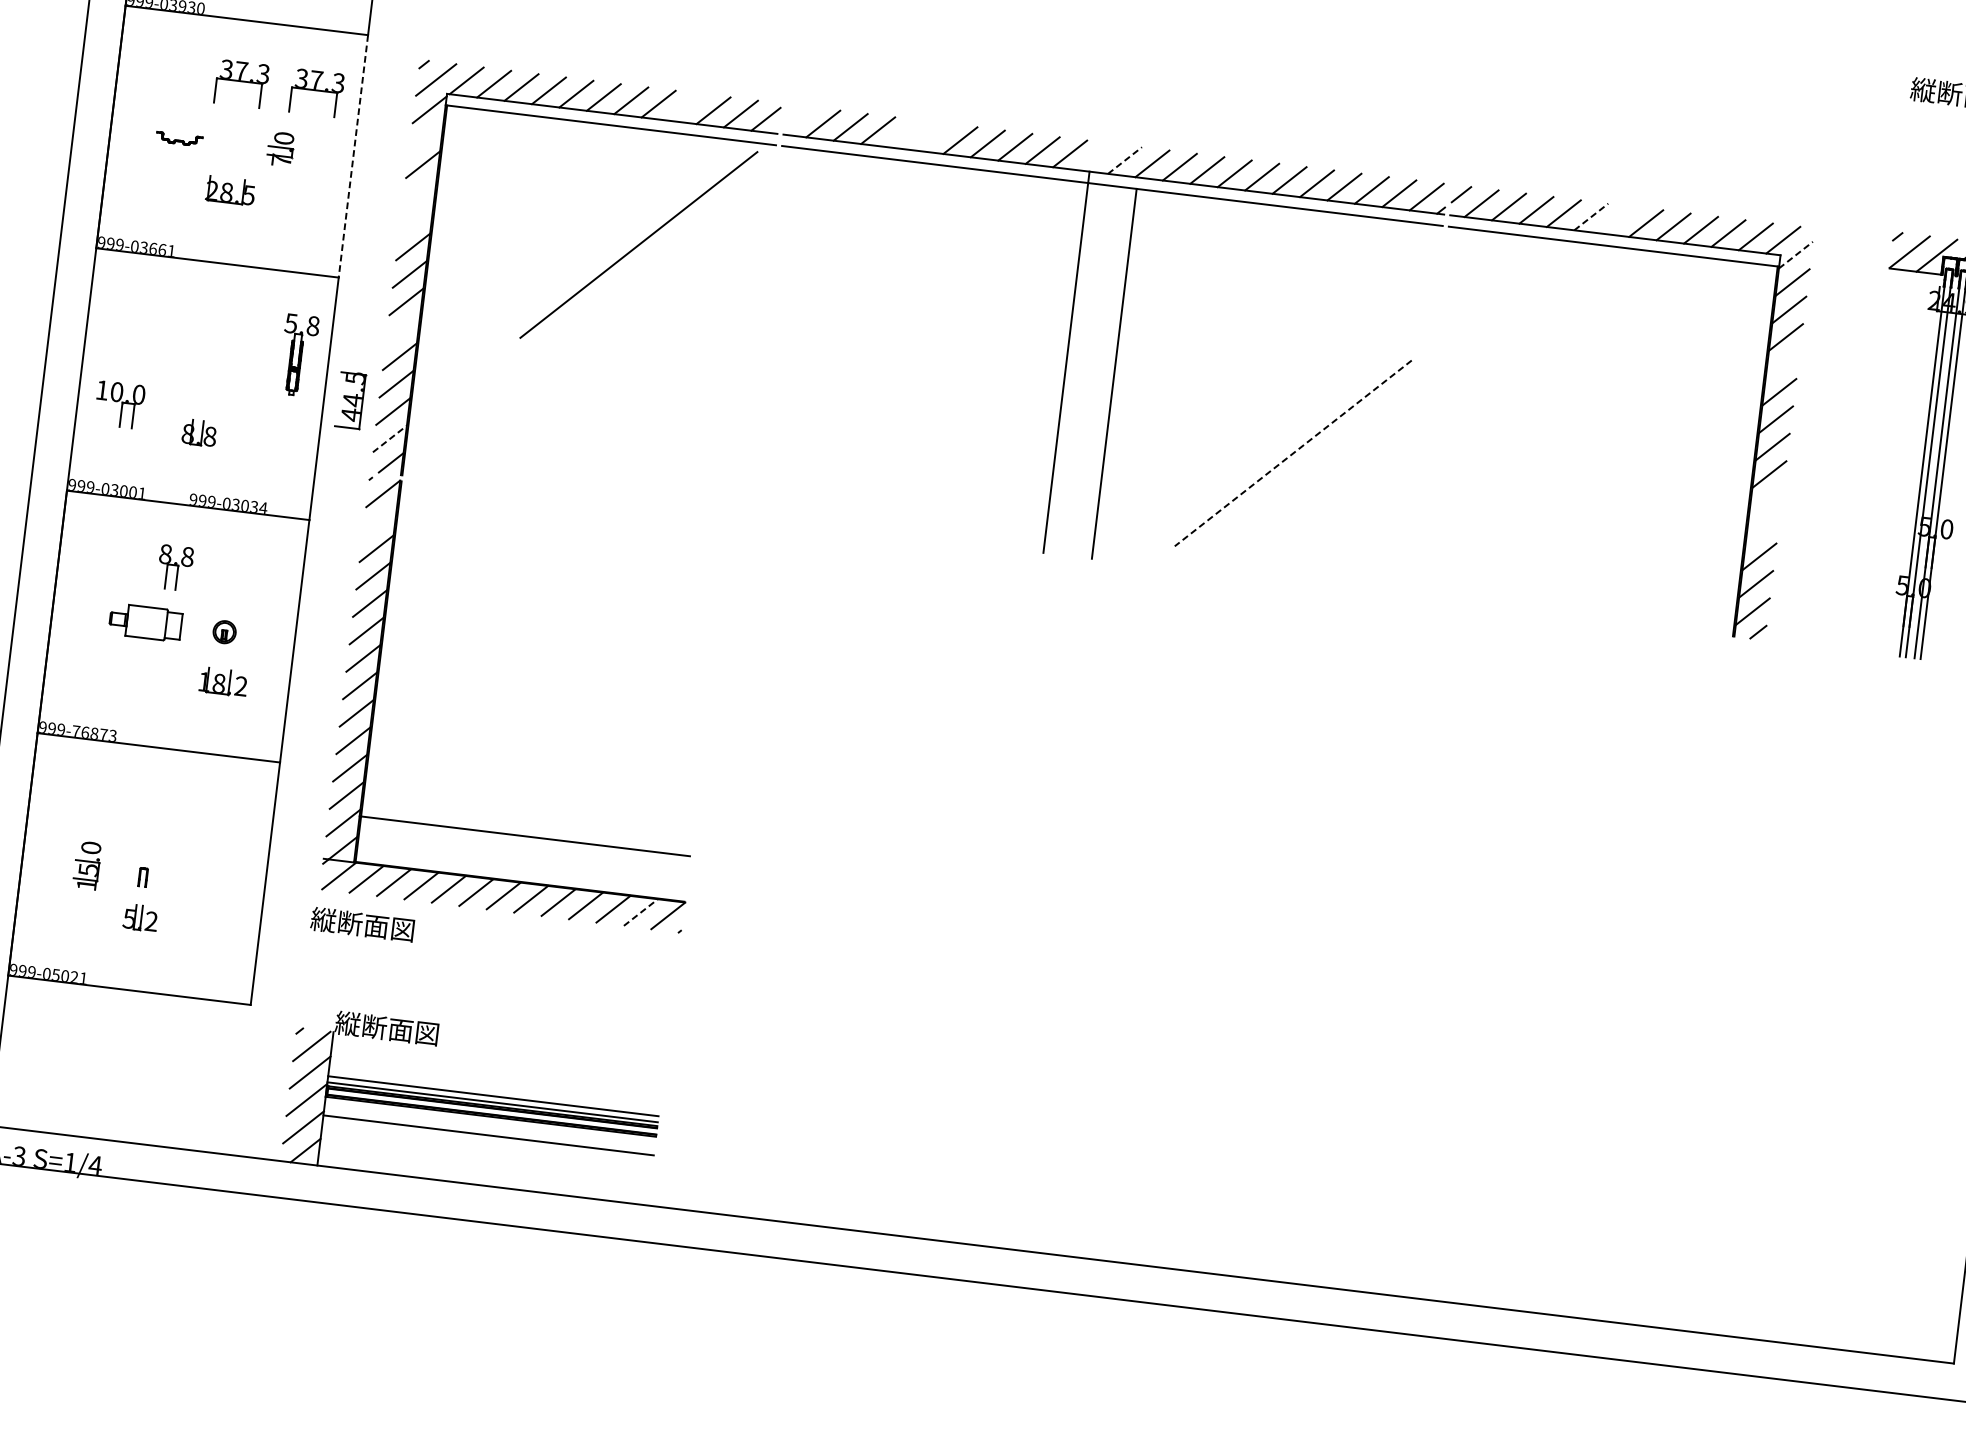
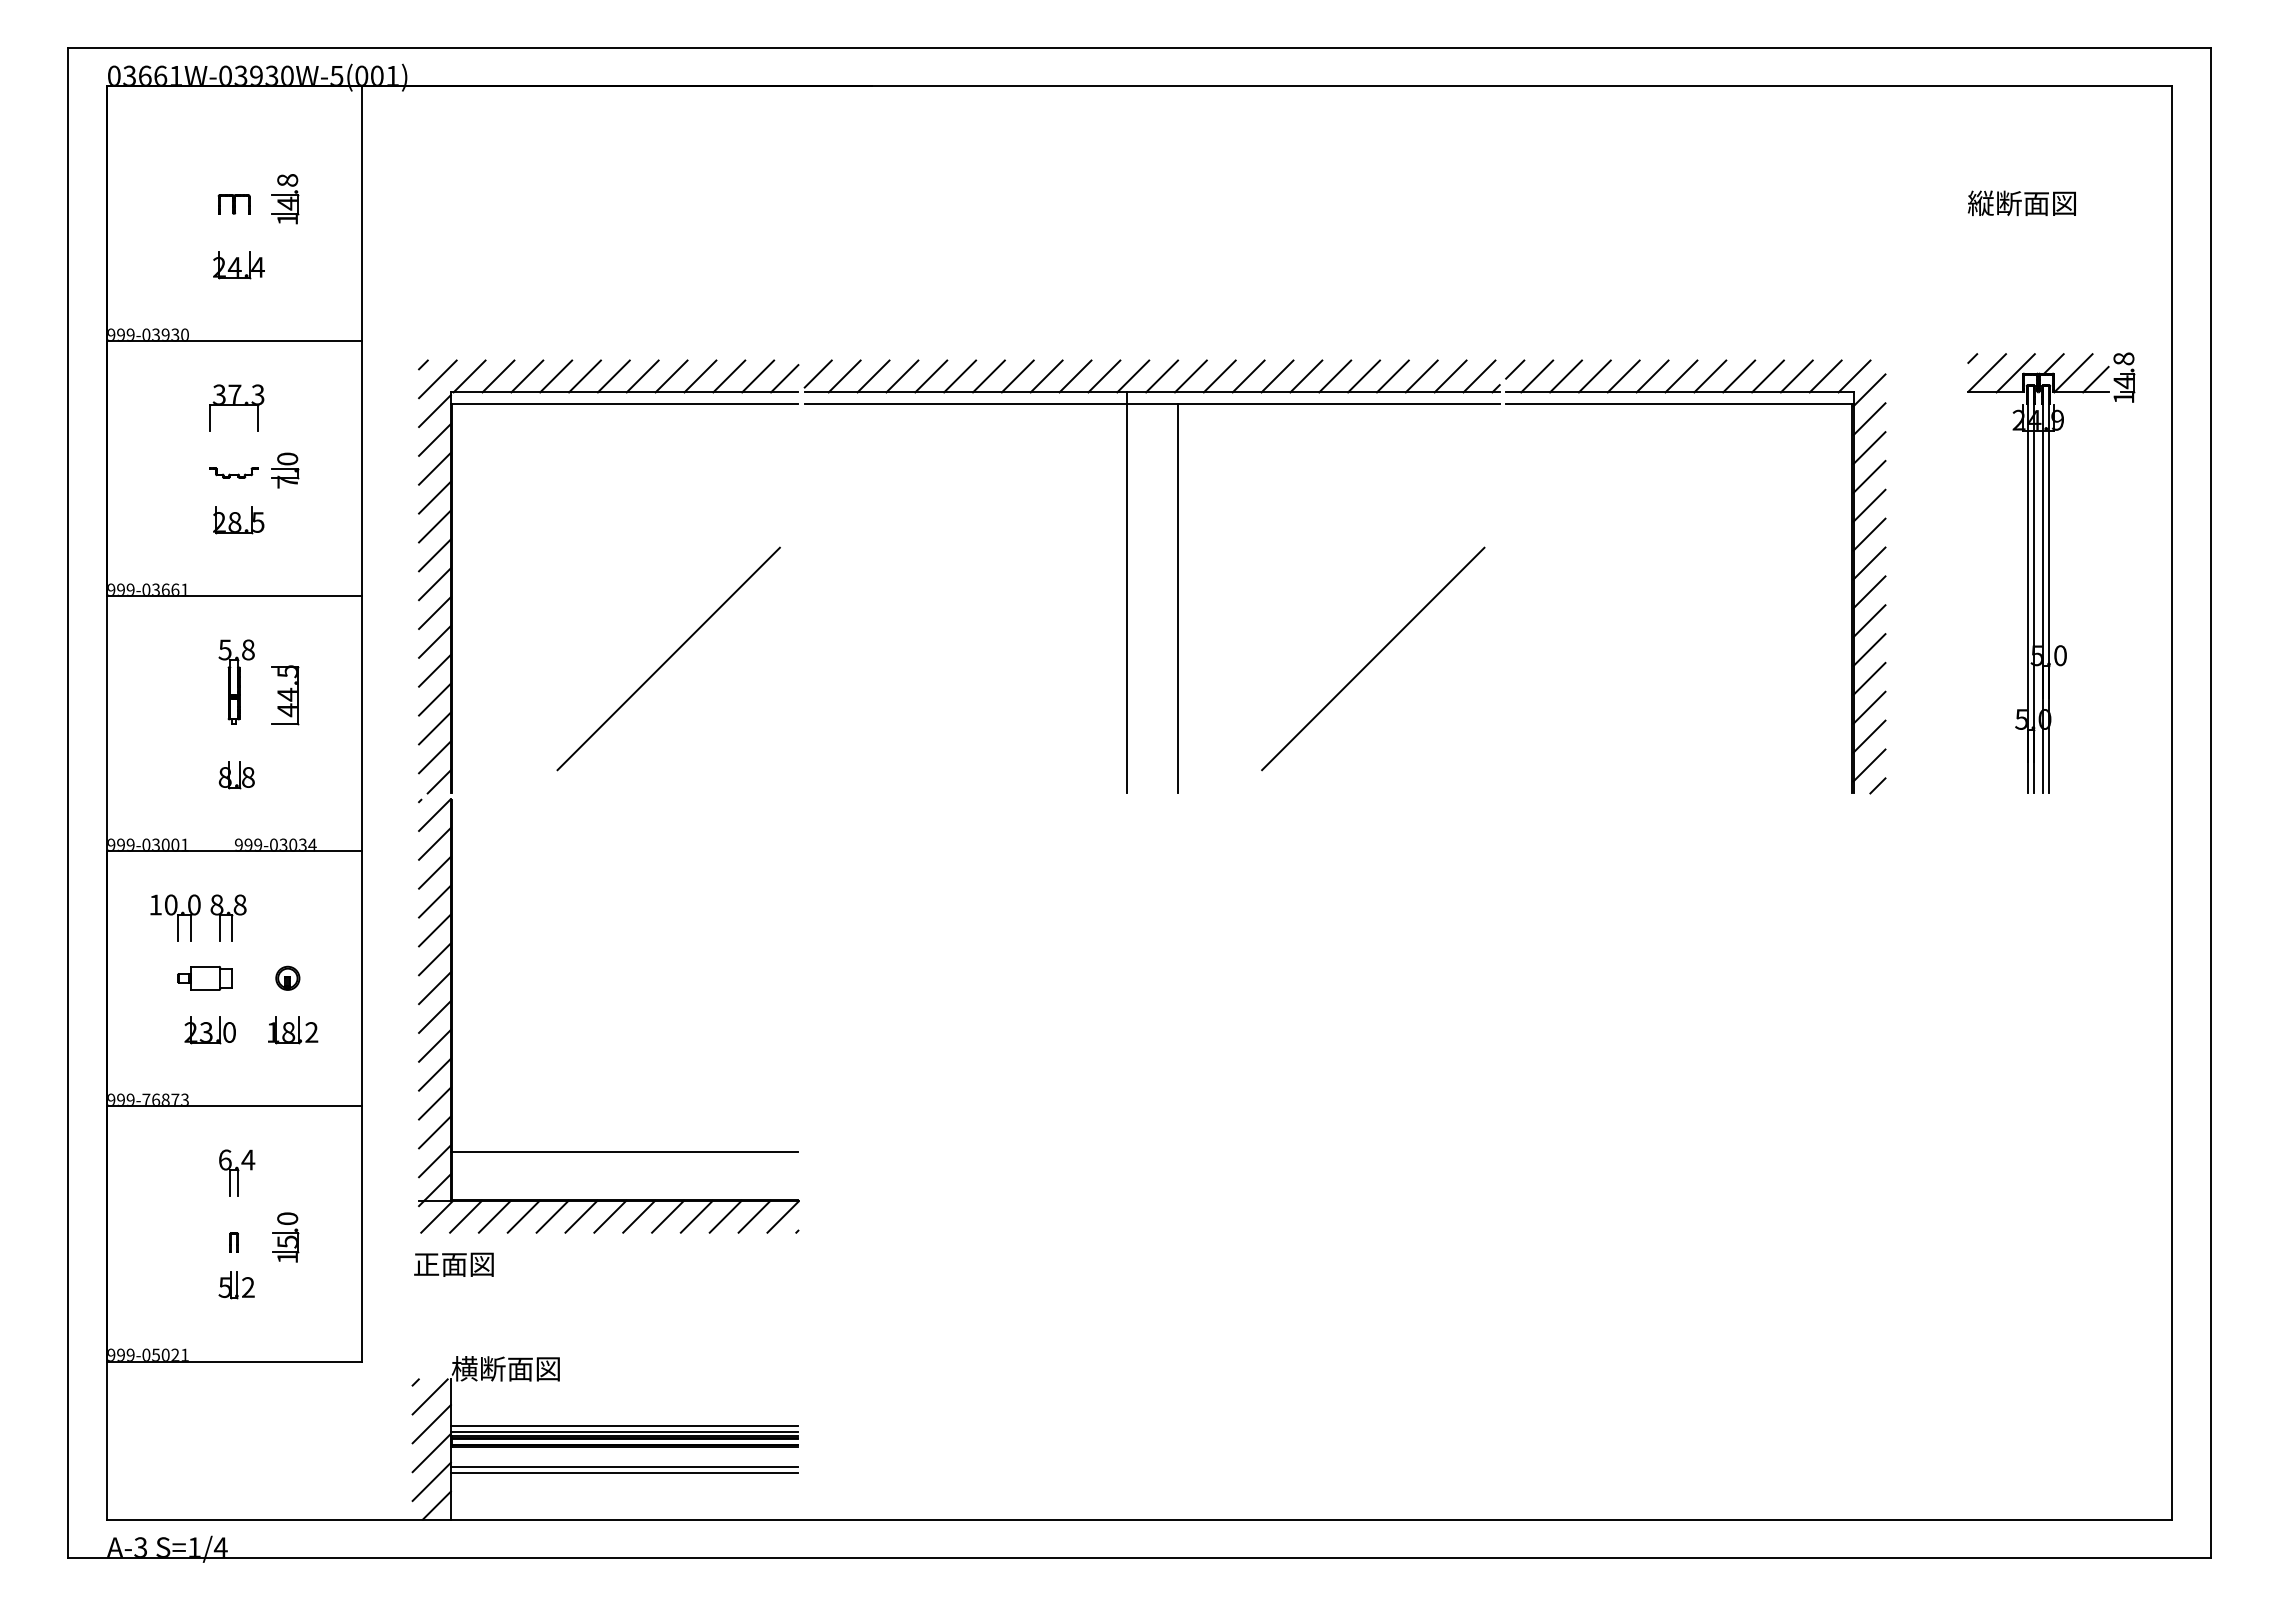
part: (316, 92) -> (315, 407), removed
line: (686, 107) -> (700, 376), added
line: (797, 118) -> (817, 373), added
line: (905, 134) -> (931, 376), added
line: (426, 136) -> (434, 439), added
line: (933, 137) -> (960, 376), added
part: (178, 138) -> (233, 472), moved
line: (353, 155) -> (361, 468), dashed -> solid
line: (1097, 157) -> (1133, 376), added
line: (1125, 160) -> (1162, 376), dashed -> solid
line: (419, 191) -> (434, 497), added
line: (1591, 217) -> (1652, 376), dashed -> solid
line: (416, 219) -> (434, 526), added
line: (1618, 220) -> (1681, 376), added
line: (638, 244) -> (668, 658), moved
line: (1795, 255) -> (1869, 390), dashed -> solid
line: (402, 328) -> (434, 641), added
part: (298, 354) -> (236, 681), moved
line: (1782, 364) -> (1869, 505), added
part: (350, 400) -> (285, 695), moved
part: (119, 404) -> (175, 917), moved
line: (389, 439) -> (434, 757), dashed -> solid
line: (1292, 453) -> (1372, 659), dashed -> solid
line: (1766, 501) -> (1869, 649), added
line: (379, 520) -> (434, 843), added
line: (1762, 529) -> (1869, 678), added
part: (145, 622) -> (204, 978), size x0.71
part: (144, 672) -> (209, 1030), added
part: (154, 810) -> (237, 1172), added
part: (87, 865) -> (285, 1237), moved
line: (640, 912) -> (754, 1216), dashed -> solid
text: (362, 923) -> (467, 1263), 縦断面図 -> 正面図
text: (347, 1023) -> (464, 1368), 縦断面図 -> 横断面図
line: (487, 1141) -> (624, 1473), added

